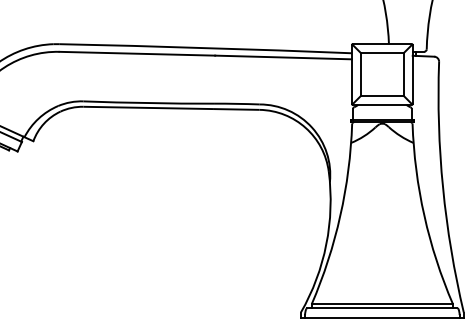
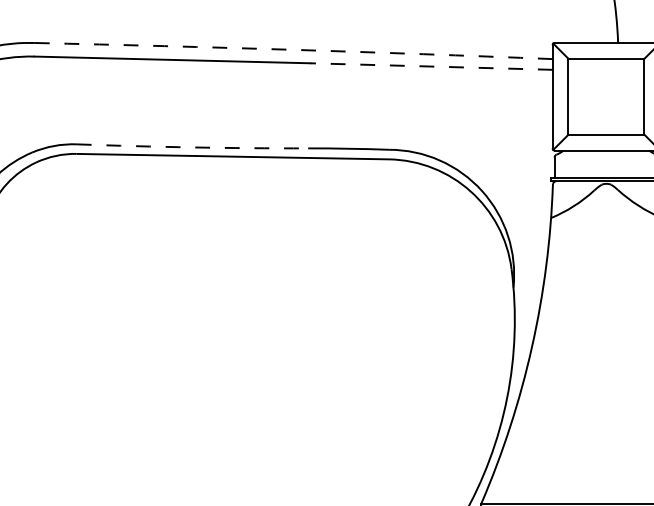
arc: (205, 48) -> (293, 50), solid -> dashed
line: (283, 57) -> (431, 66), solid -> dashed
arc: (148, 103) -> (192, 148), solid -> dashed

